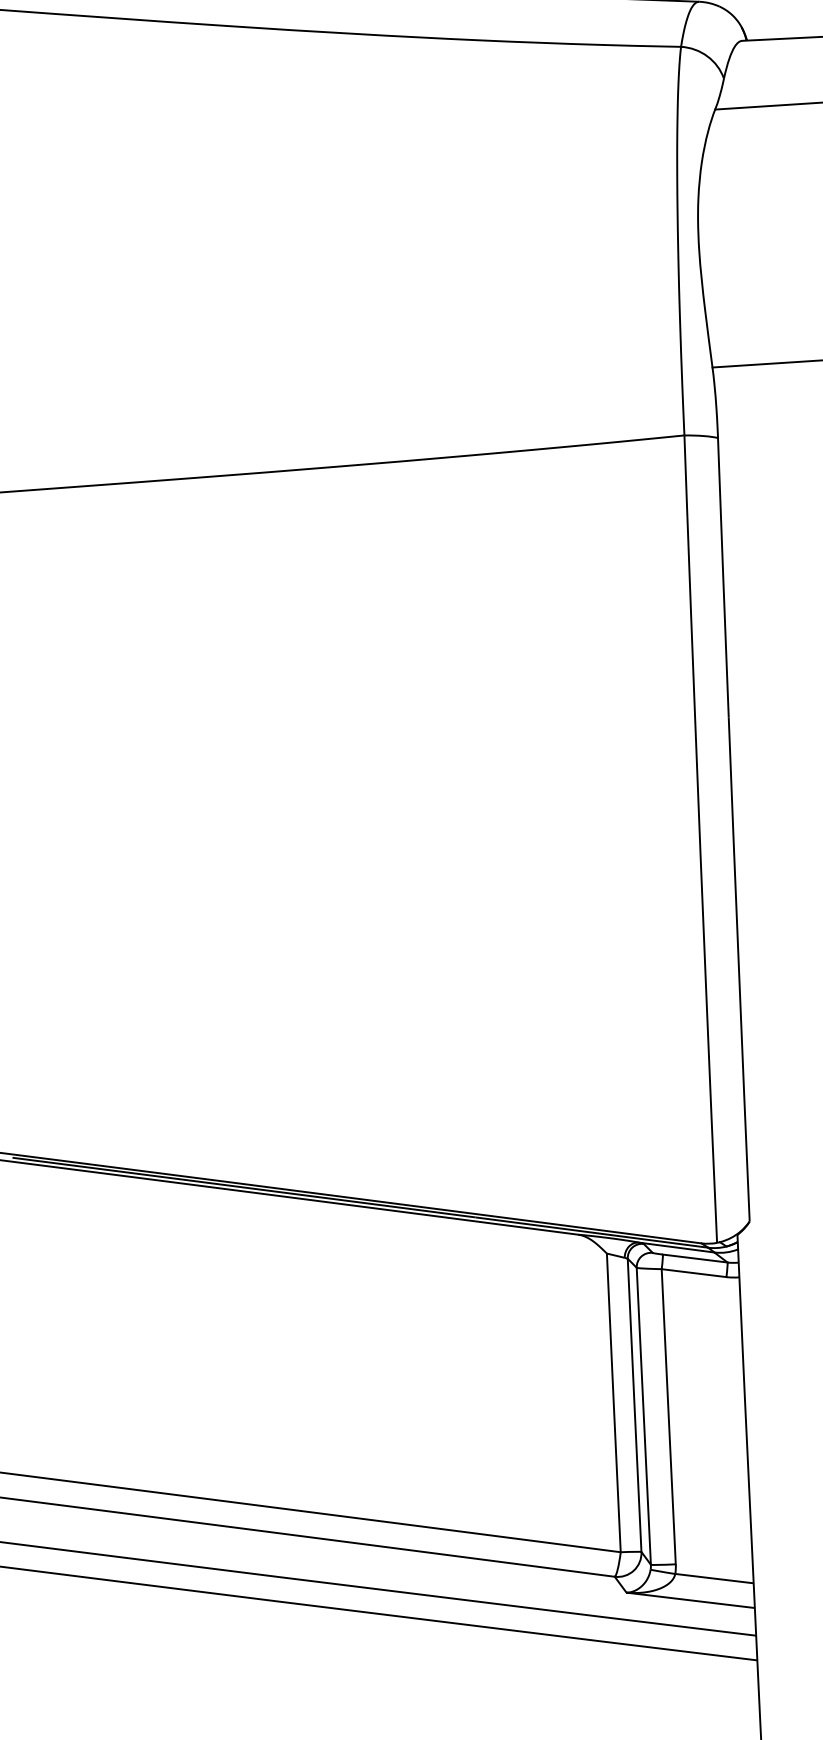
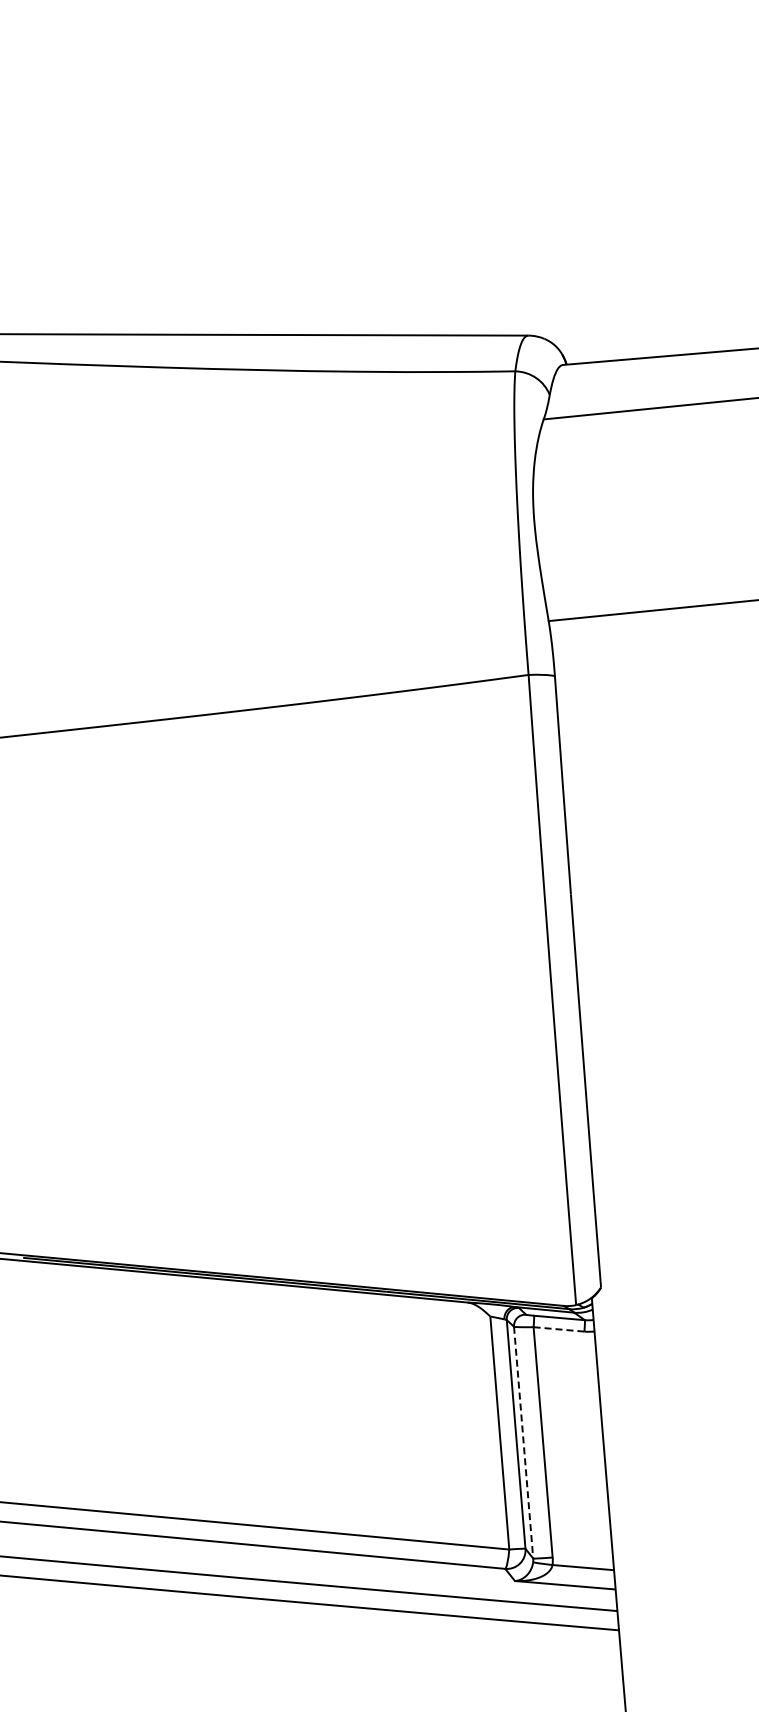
line: (694, 1273) -> (559, 1329), solid -> dashed
line: (643, 1417) -> (523, 1443), solid -> dashed

